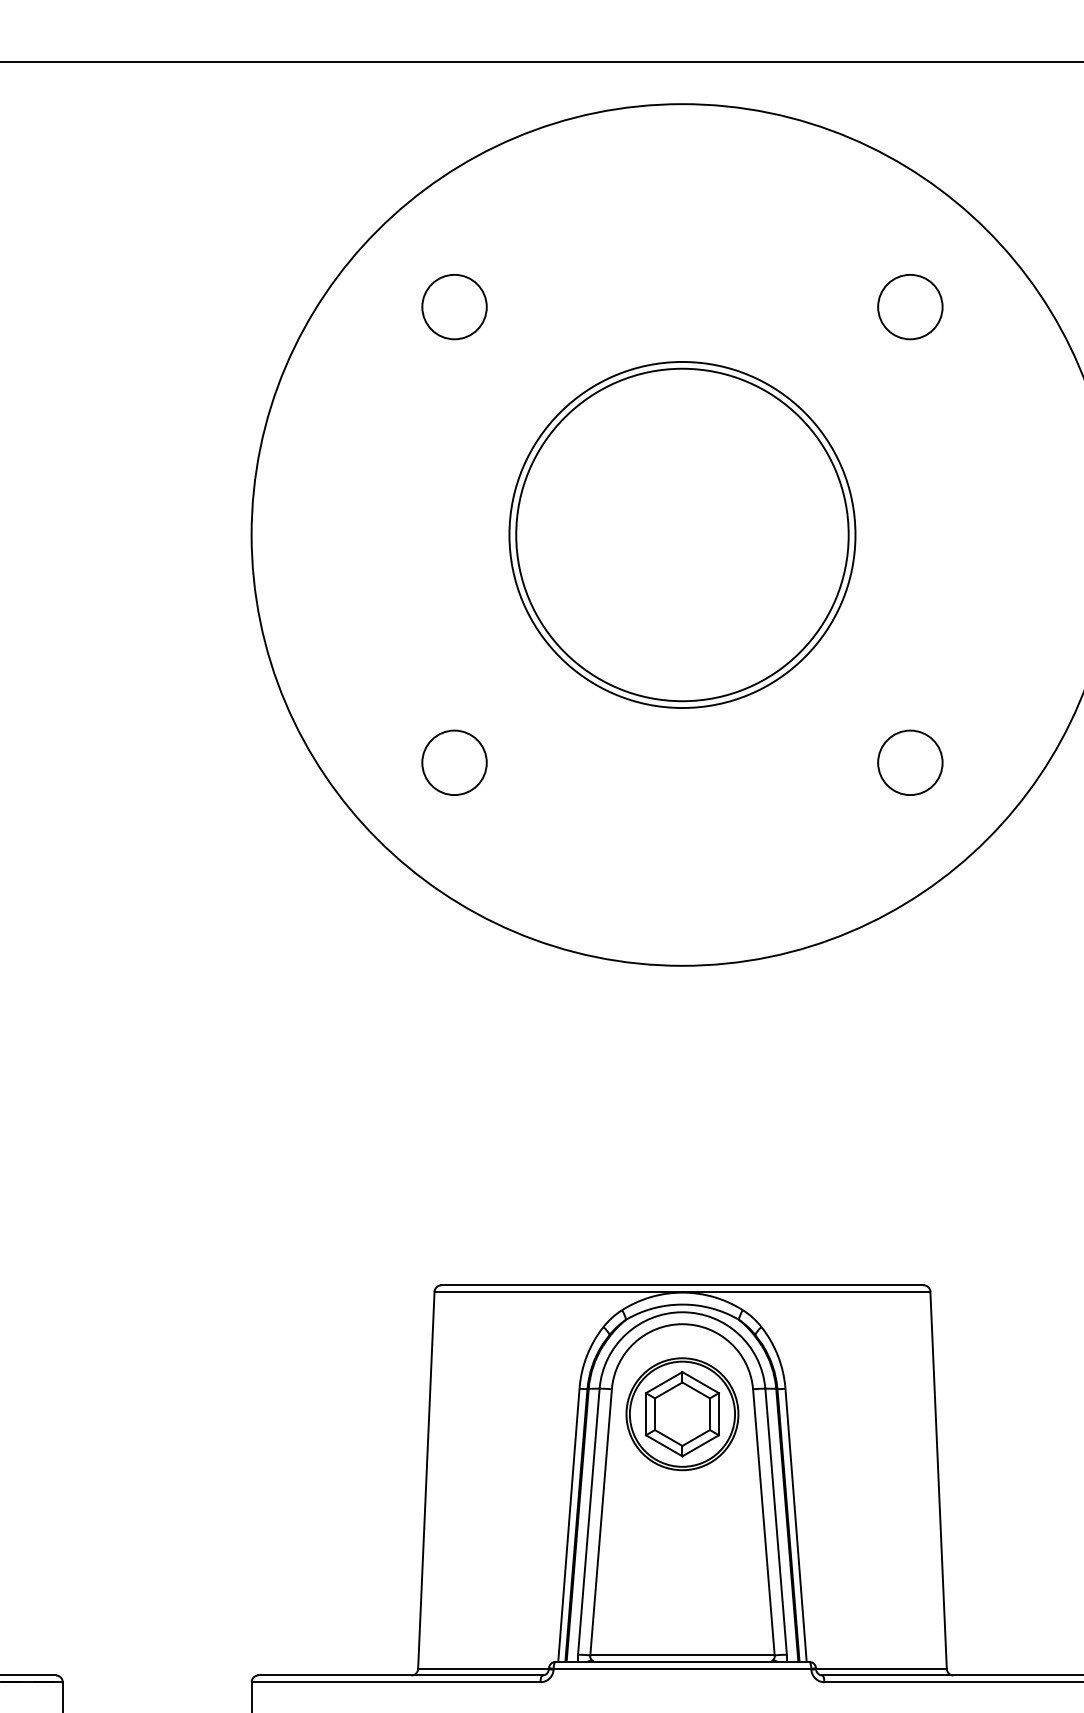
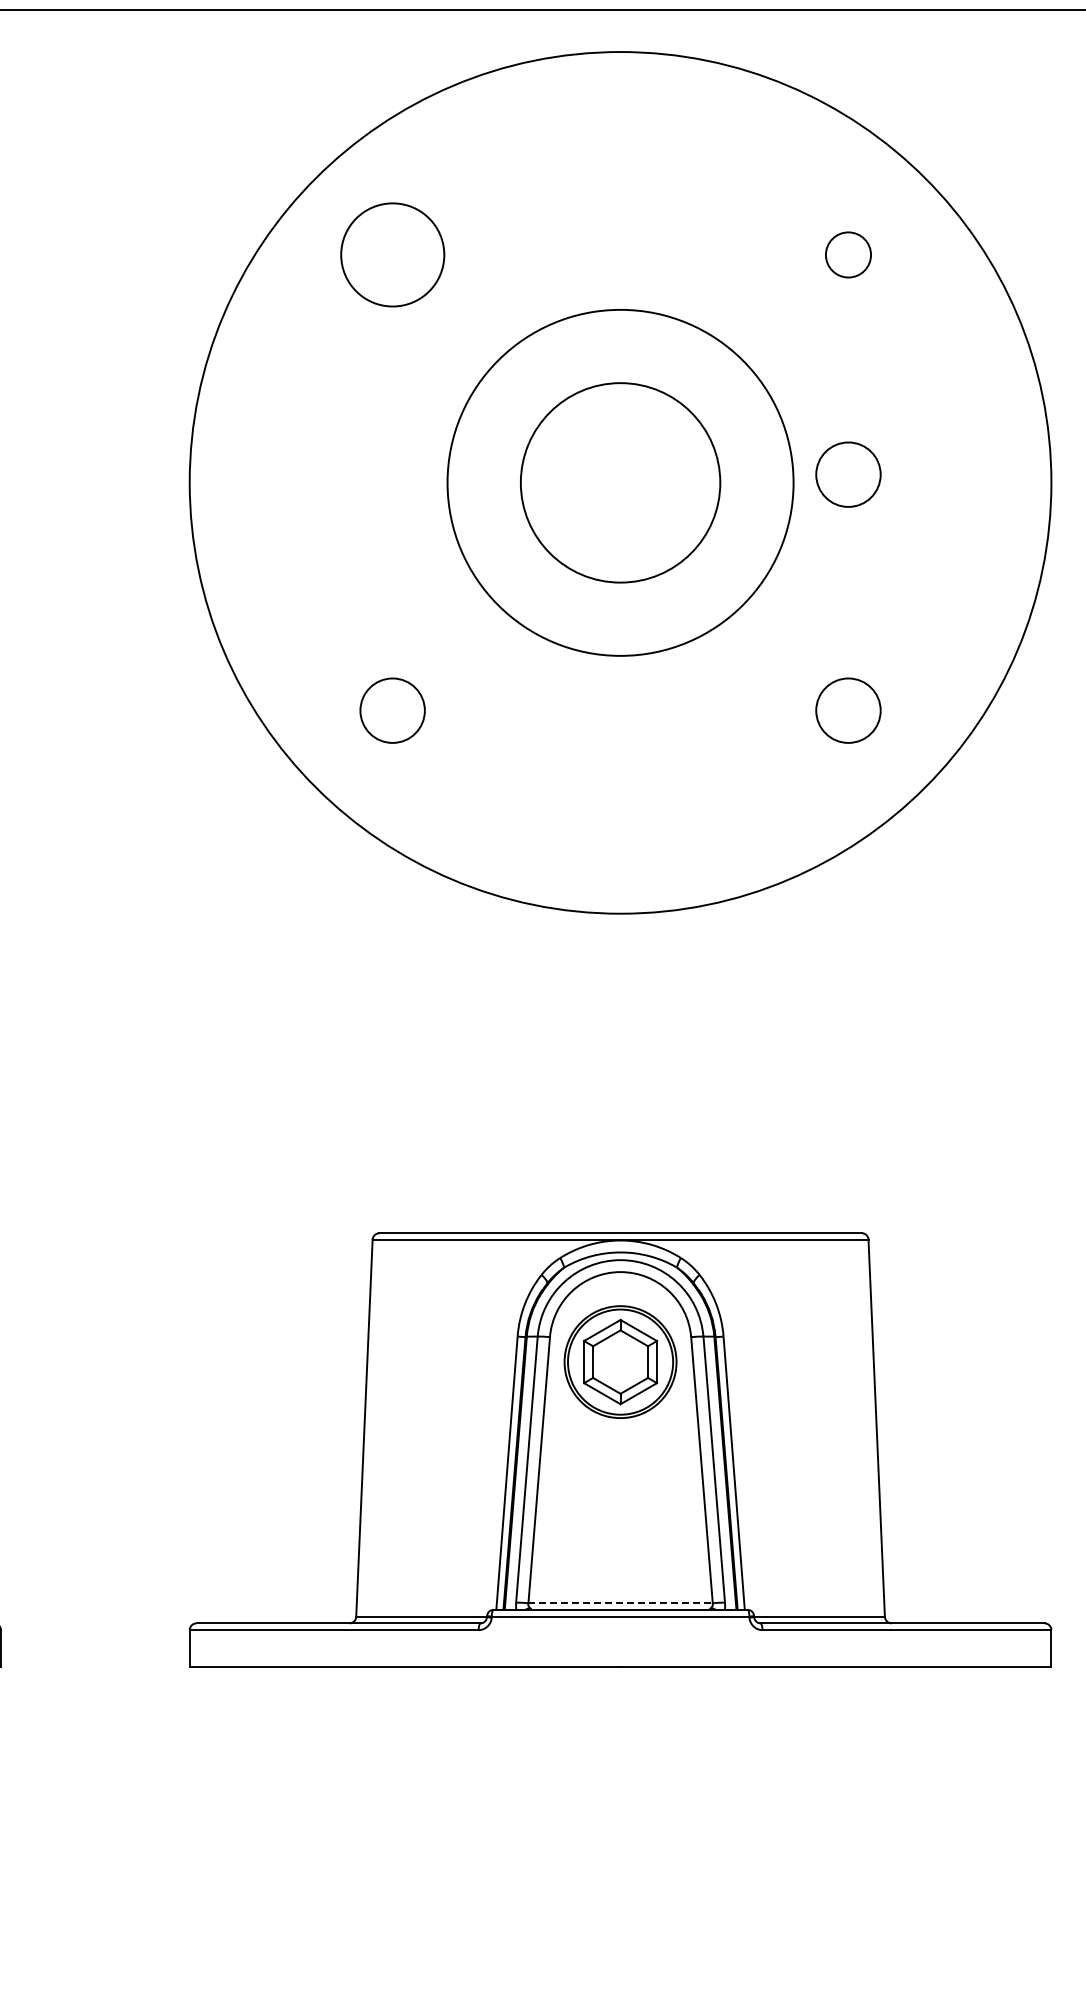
circle: (454, 306) -> (392, 254), size x1.6
circle: (910, 306) -> (848, 254), size x0.7
circle: (910, 526) -> (848, 474), added
circle: (682, 534) -> (620, 482), size x0.6
line: (683, 1655) -> (621, 1603), solid -> dashed

